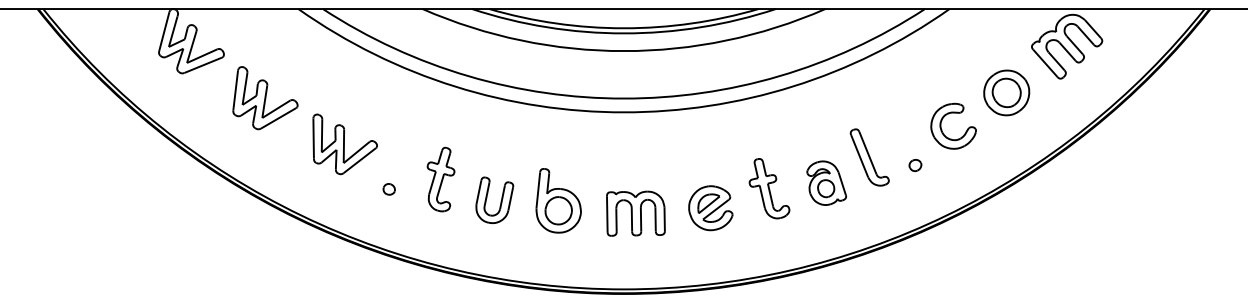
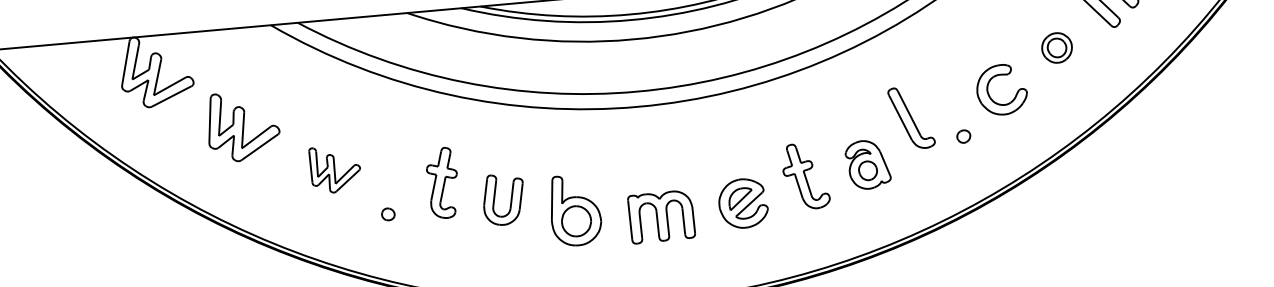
part: (1006, 92) -> (1056, 47), size x0.6
part: (344, 144) -> (334, 169), size x0.7
part: (869, 157) -> (911, 118), moved
part: (440, 179) -> (442, 183), moved
part: (500, 201) -> (510, 200), moved

